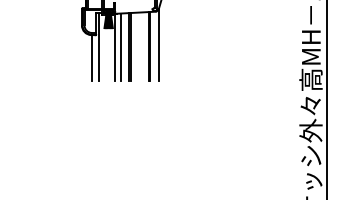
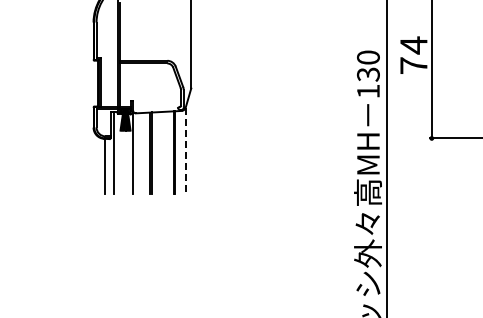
line: (158, 45) -> (185, 151), solid -> dashed
line: (121, 47) -> (140, 153), removed

